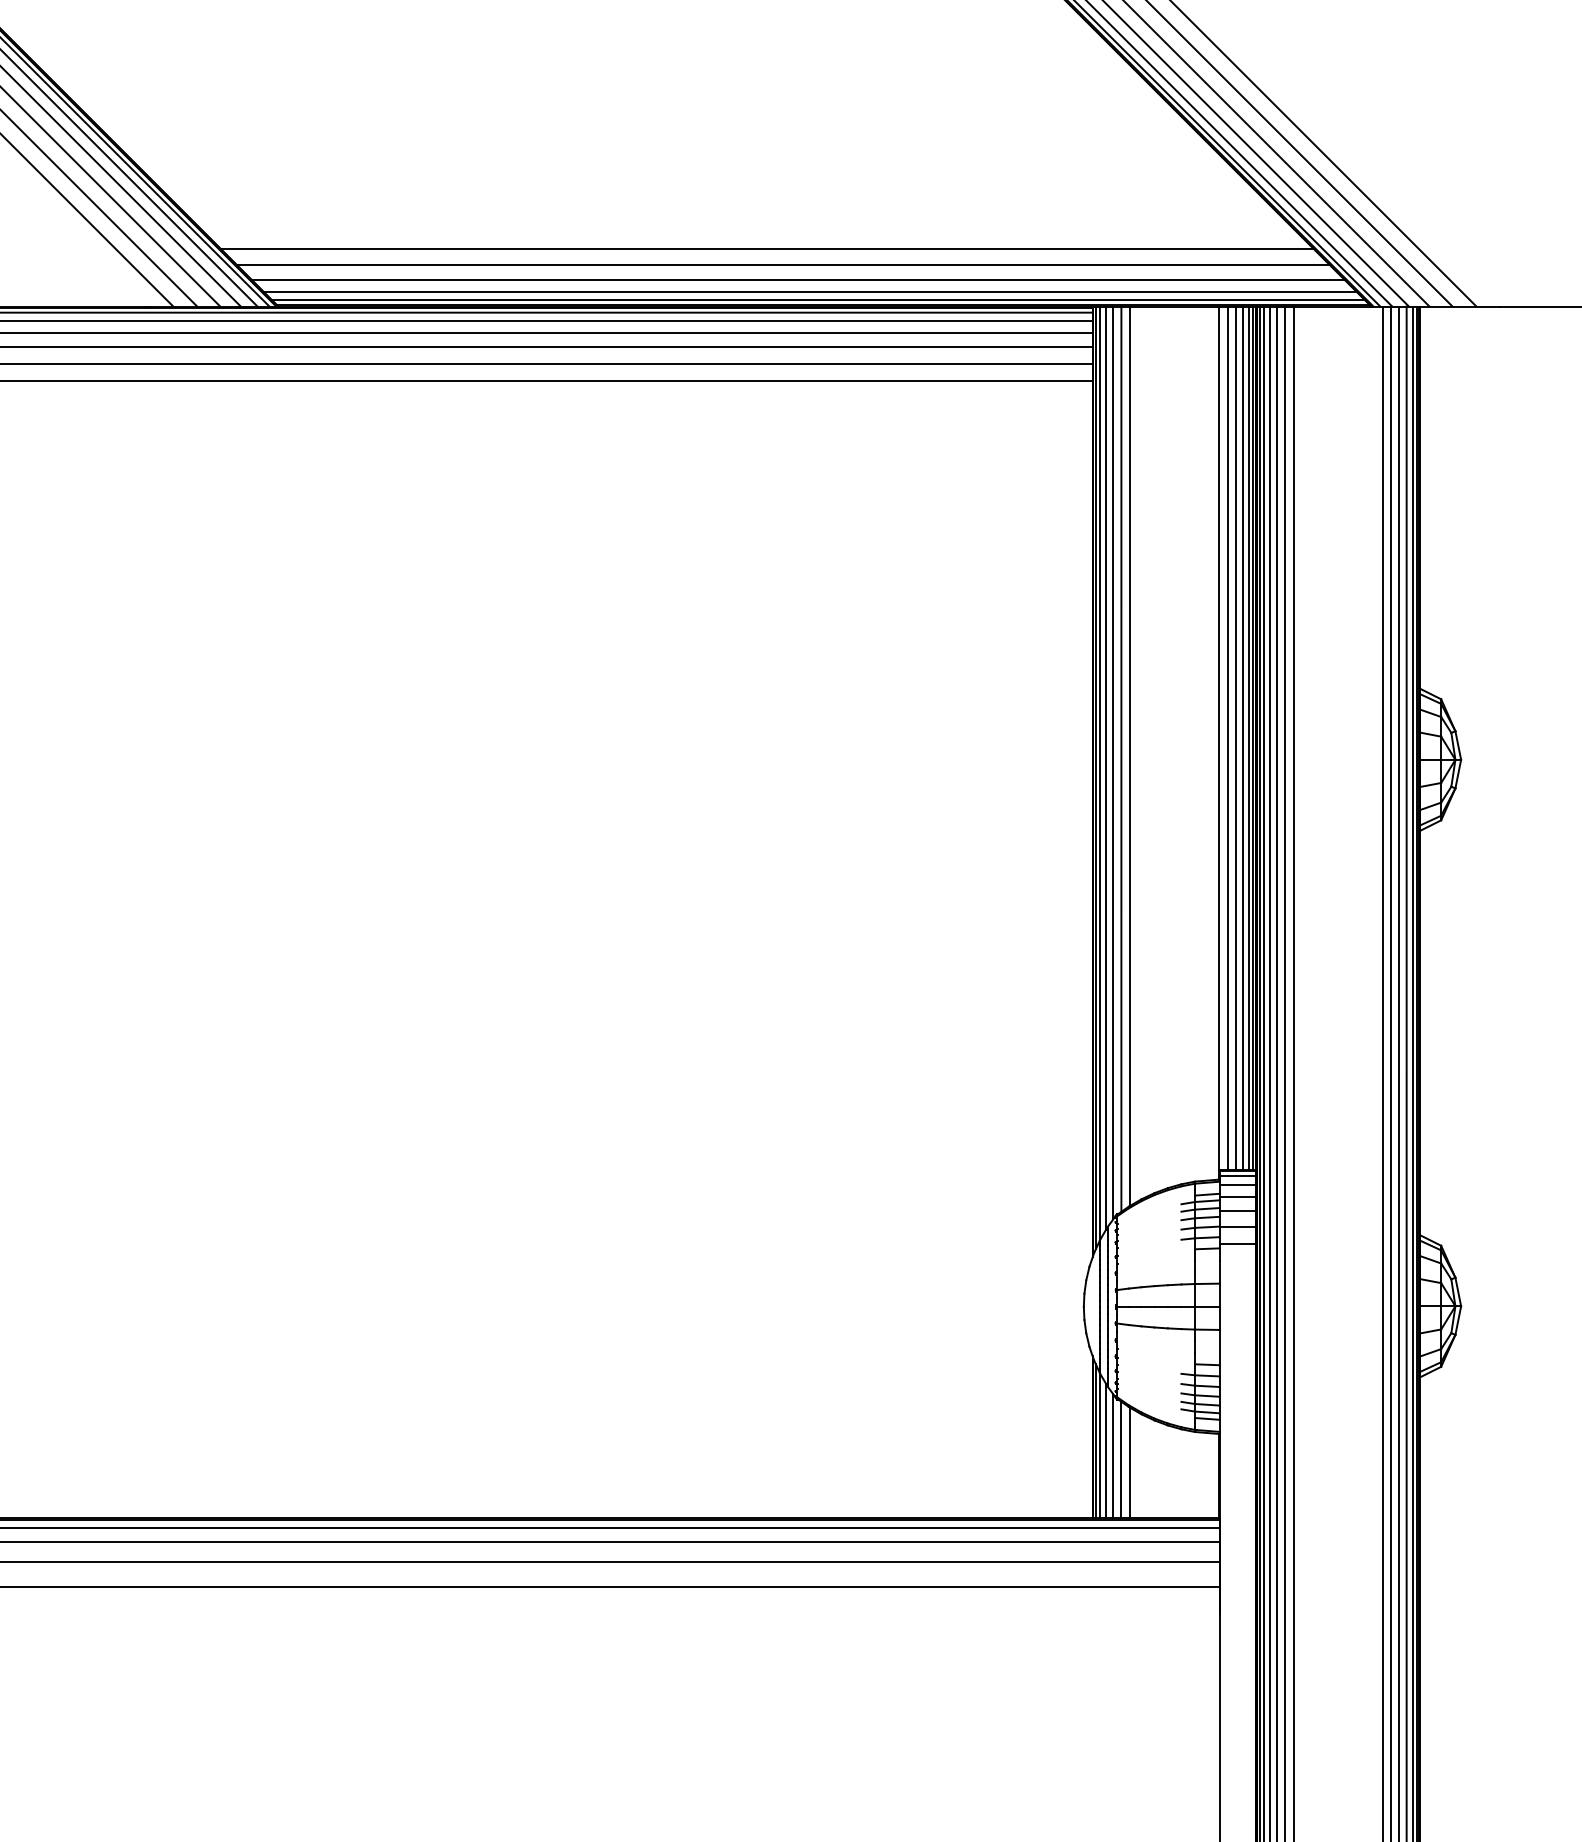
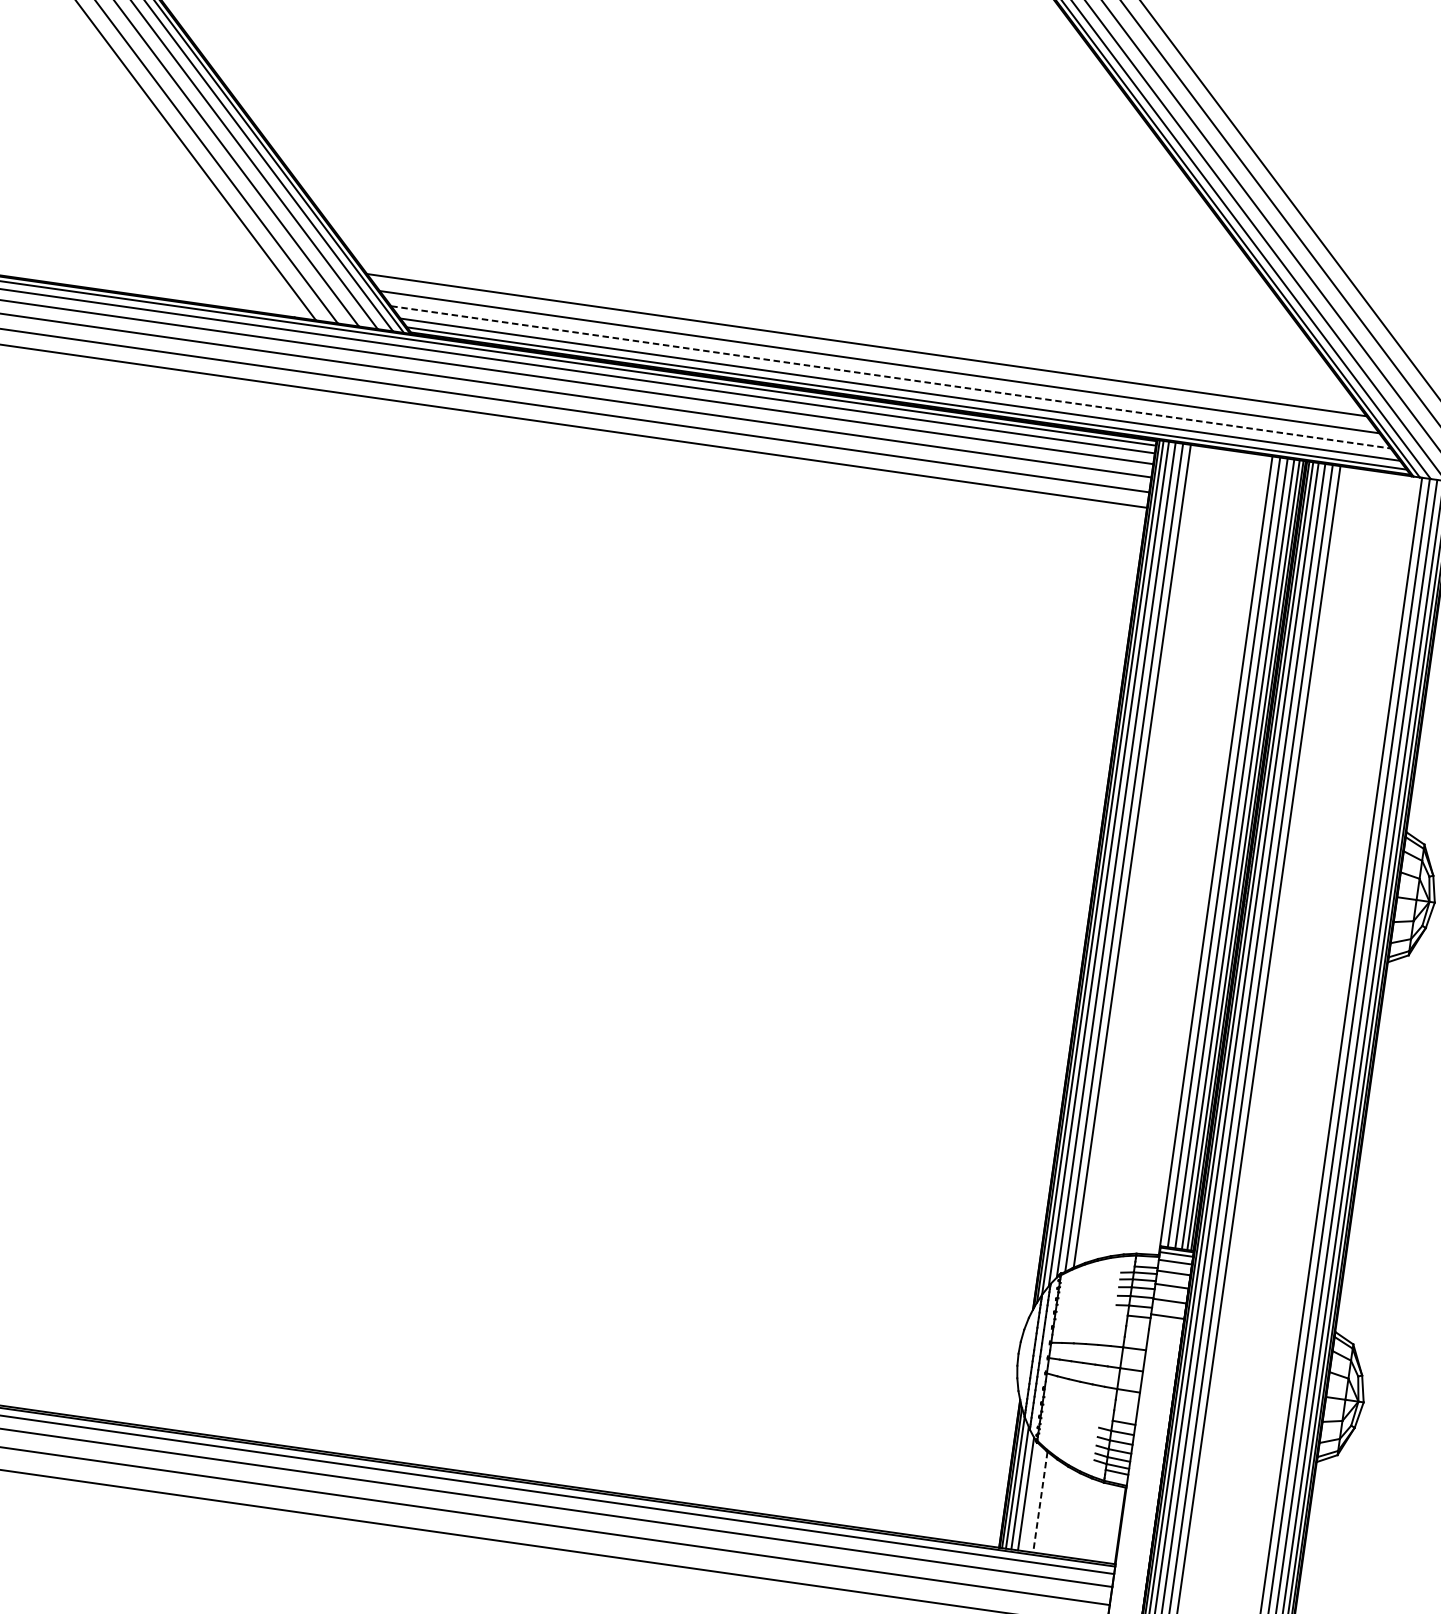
line: (798, 279) -> (891, 377), solid -> dashed
line: (1121, 1459) -> (1033, 1498), removed
line: (1129, 1463) -> (1039, 1502), solid -> dashed

